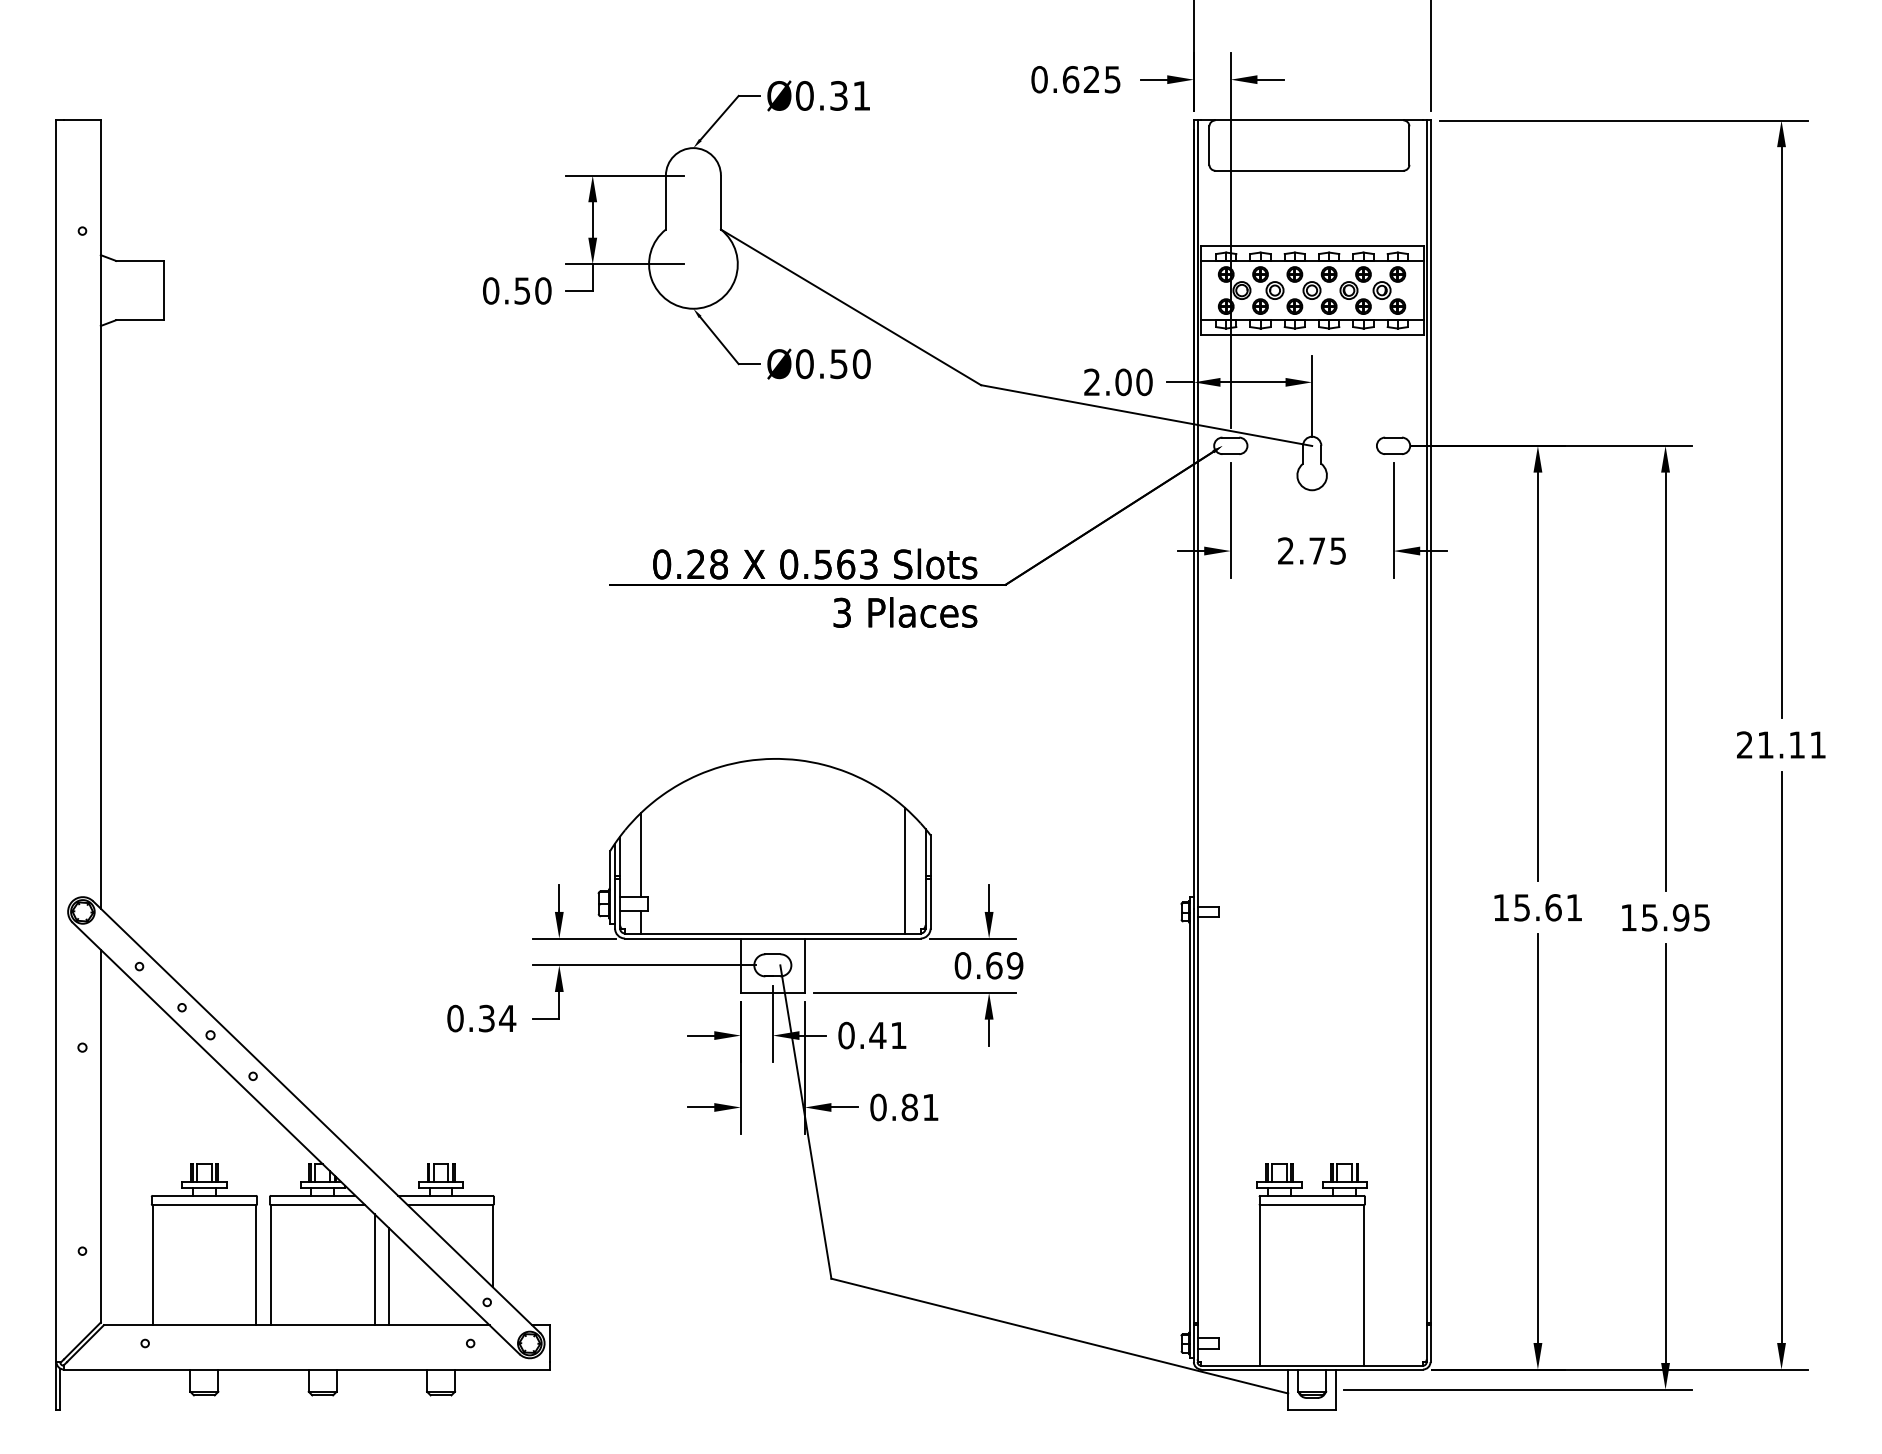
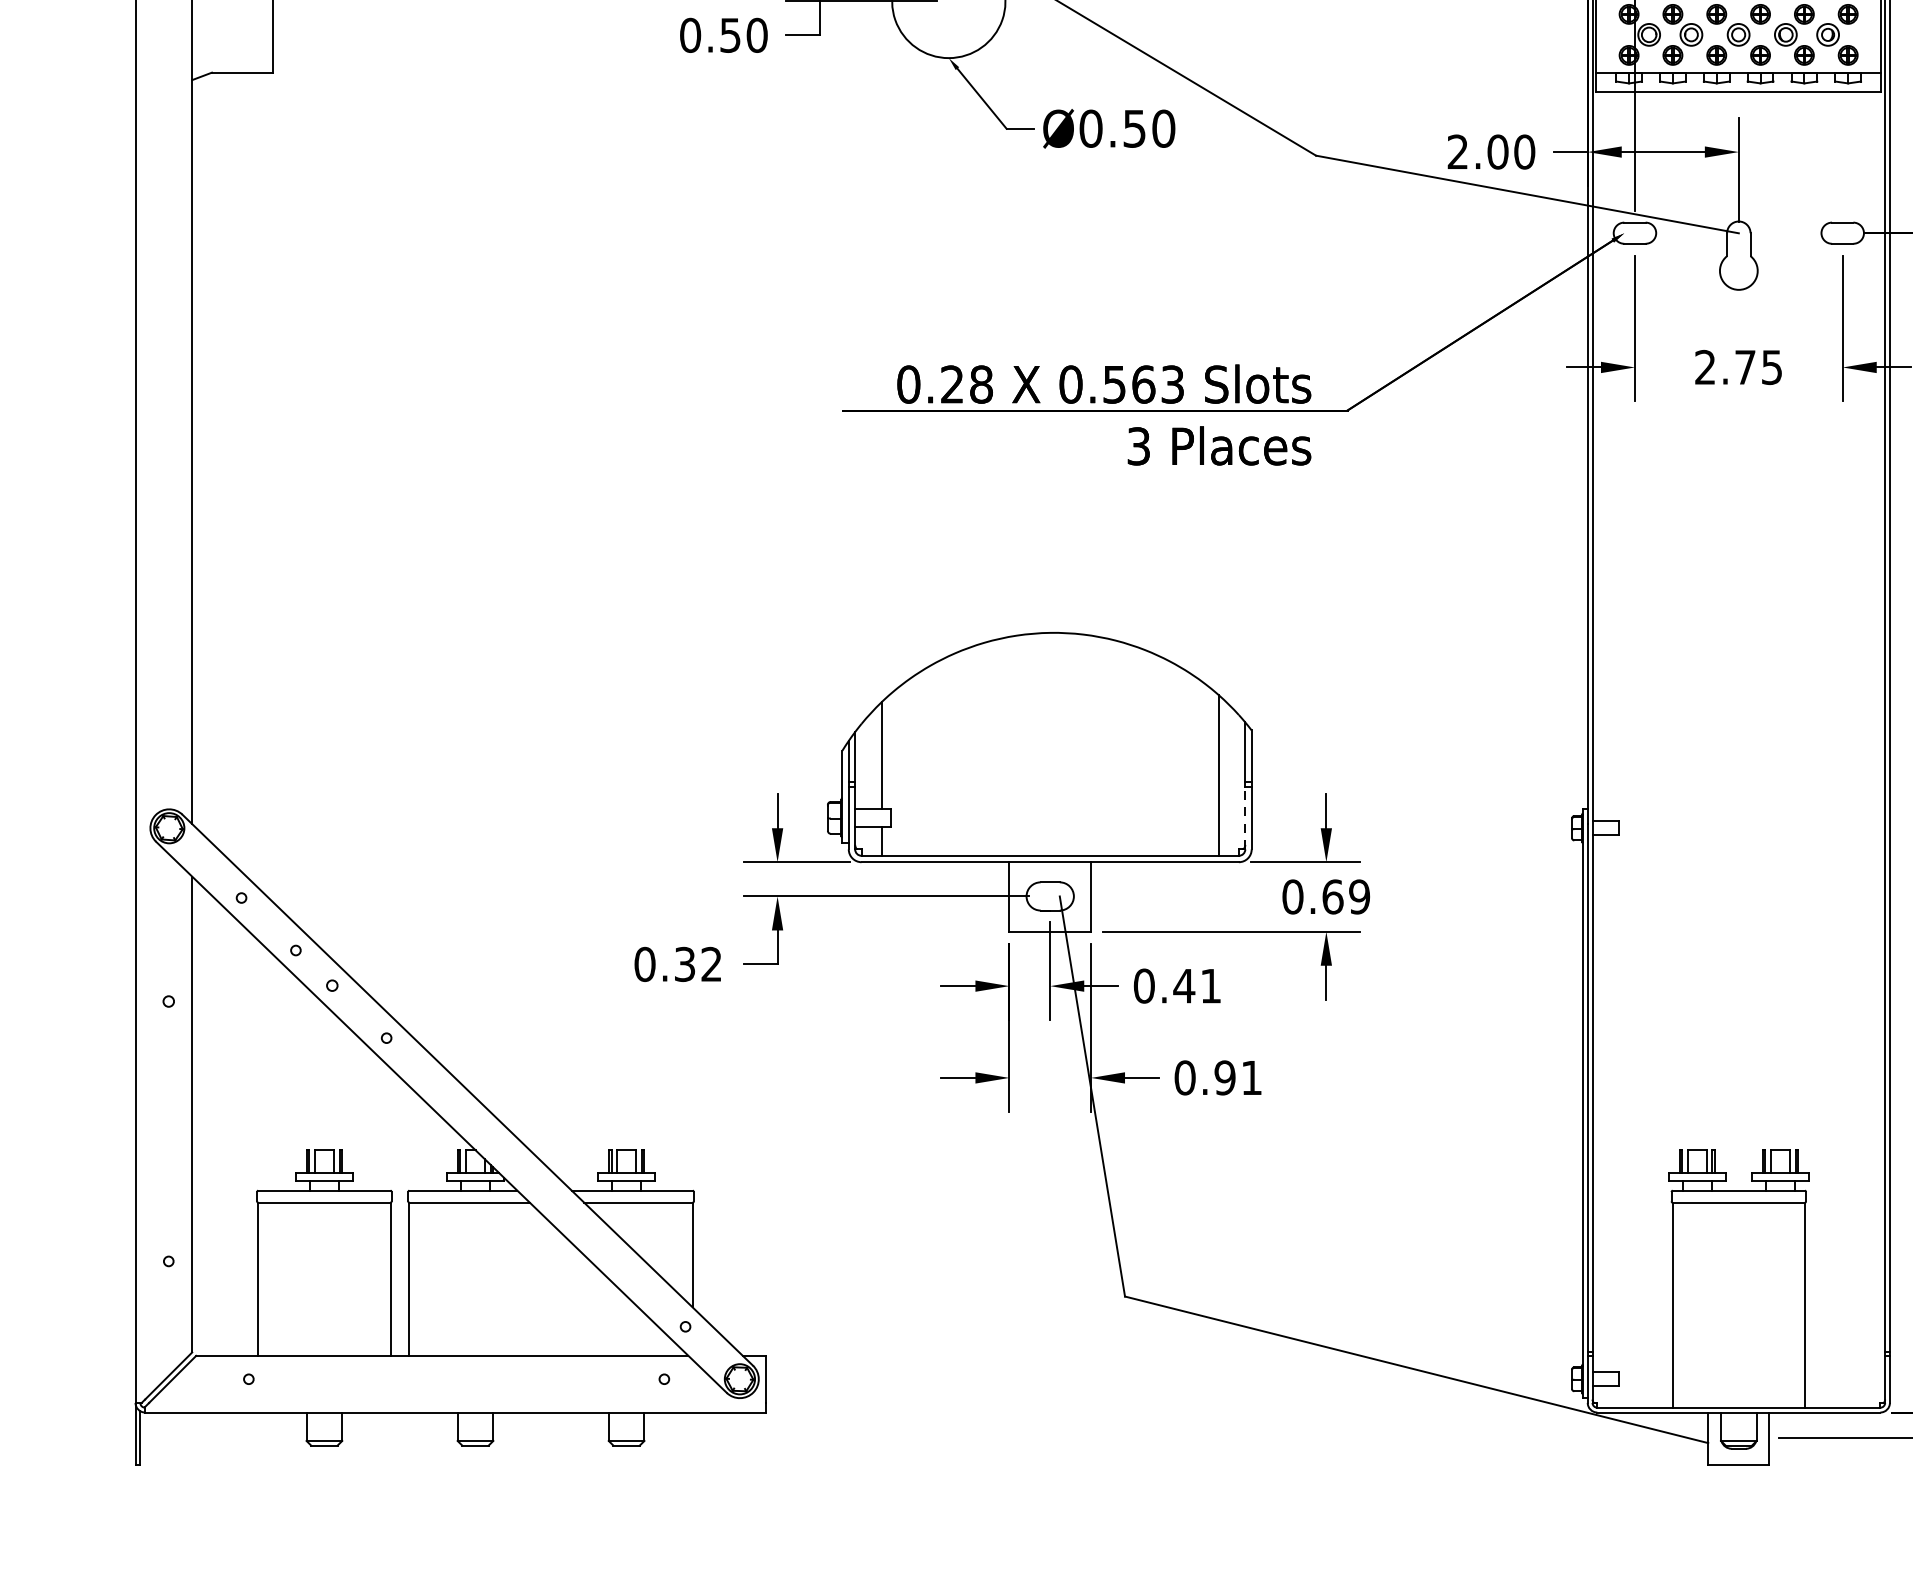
line: (925, 903) -> (1245, 817), solid -> dashed
text: (507, 1017) -> (711, 963), 0.34 -> 0.32
text: (909, 1107) -> (1224, 1077), 0.81 -> 0.91
line: (374, 1269) -> (541, 1284), removed
line: (389, 1276) -> (560, 1293), removed

